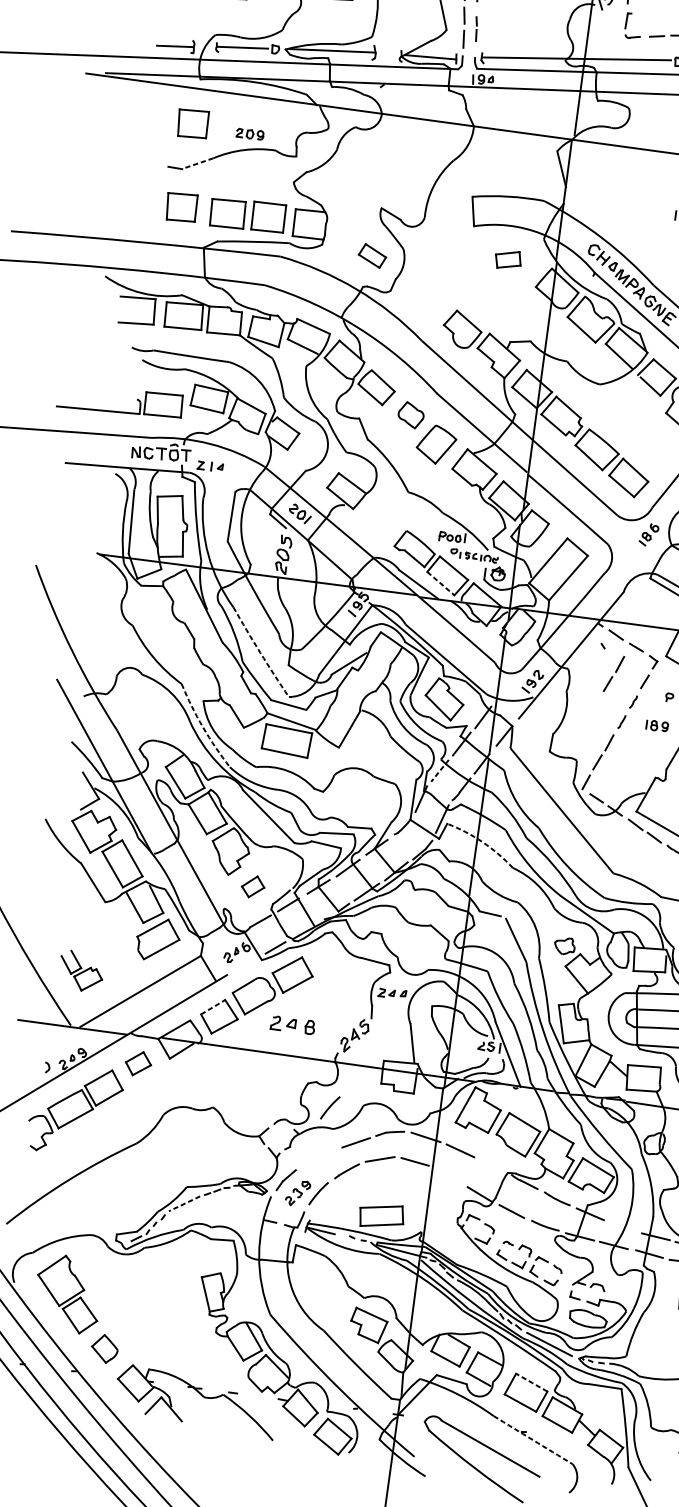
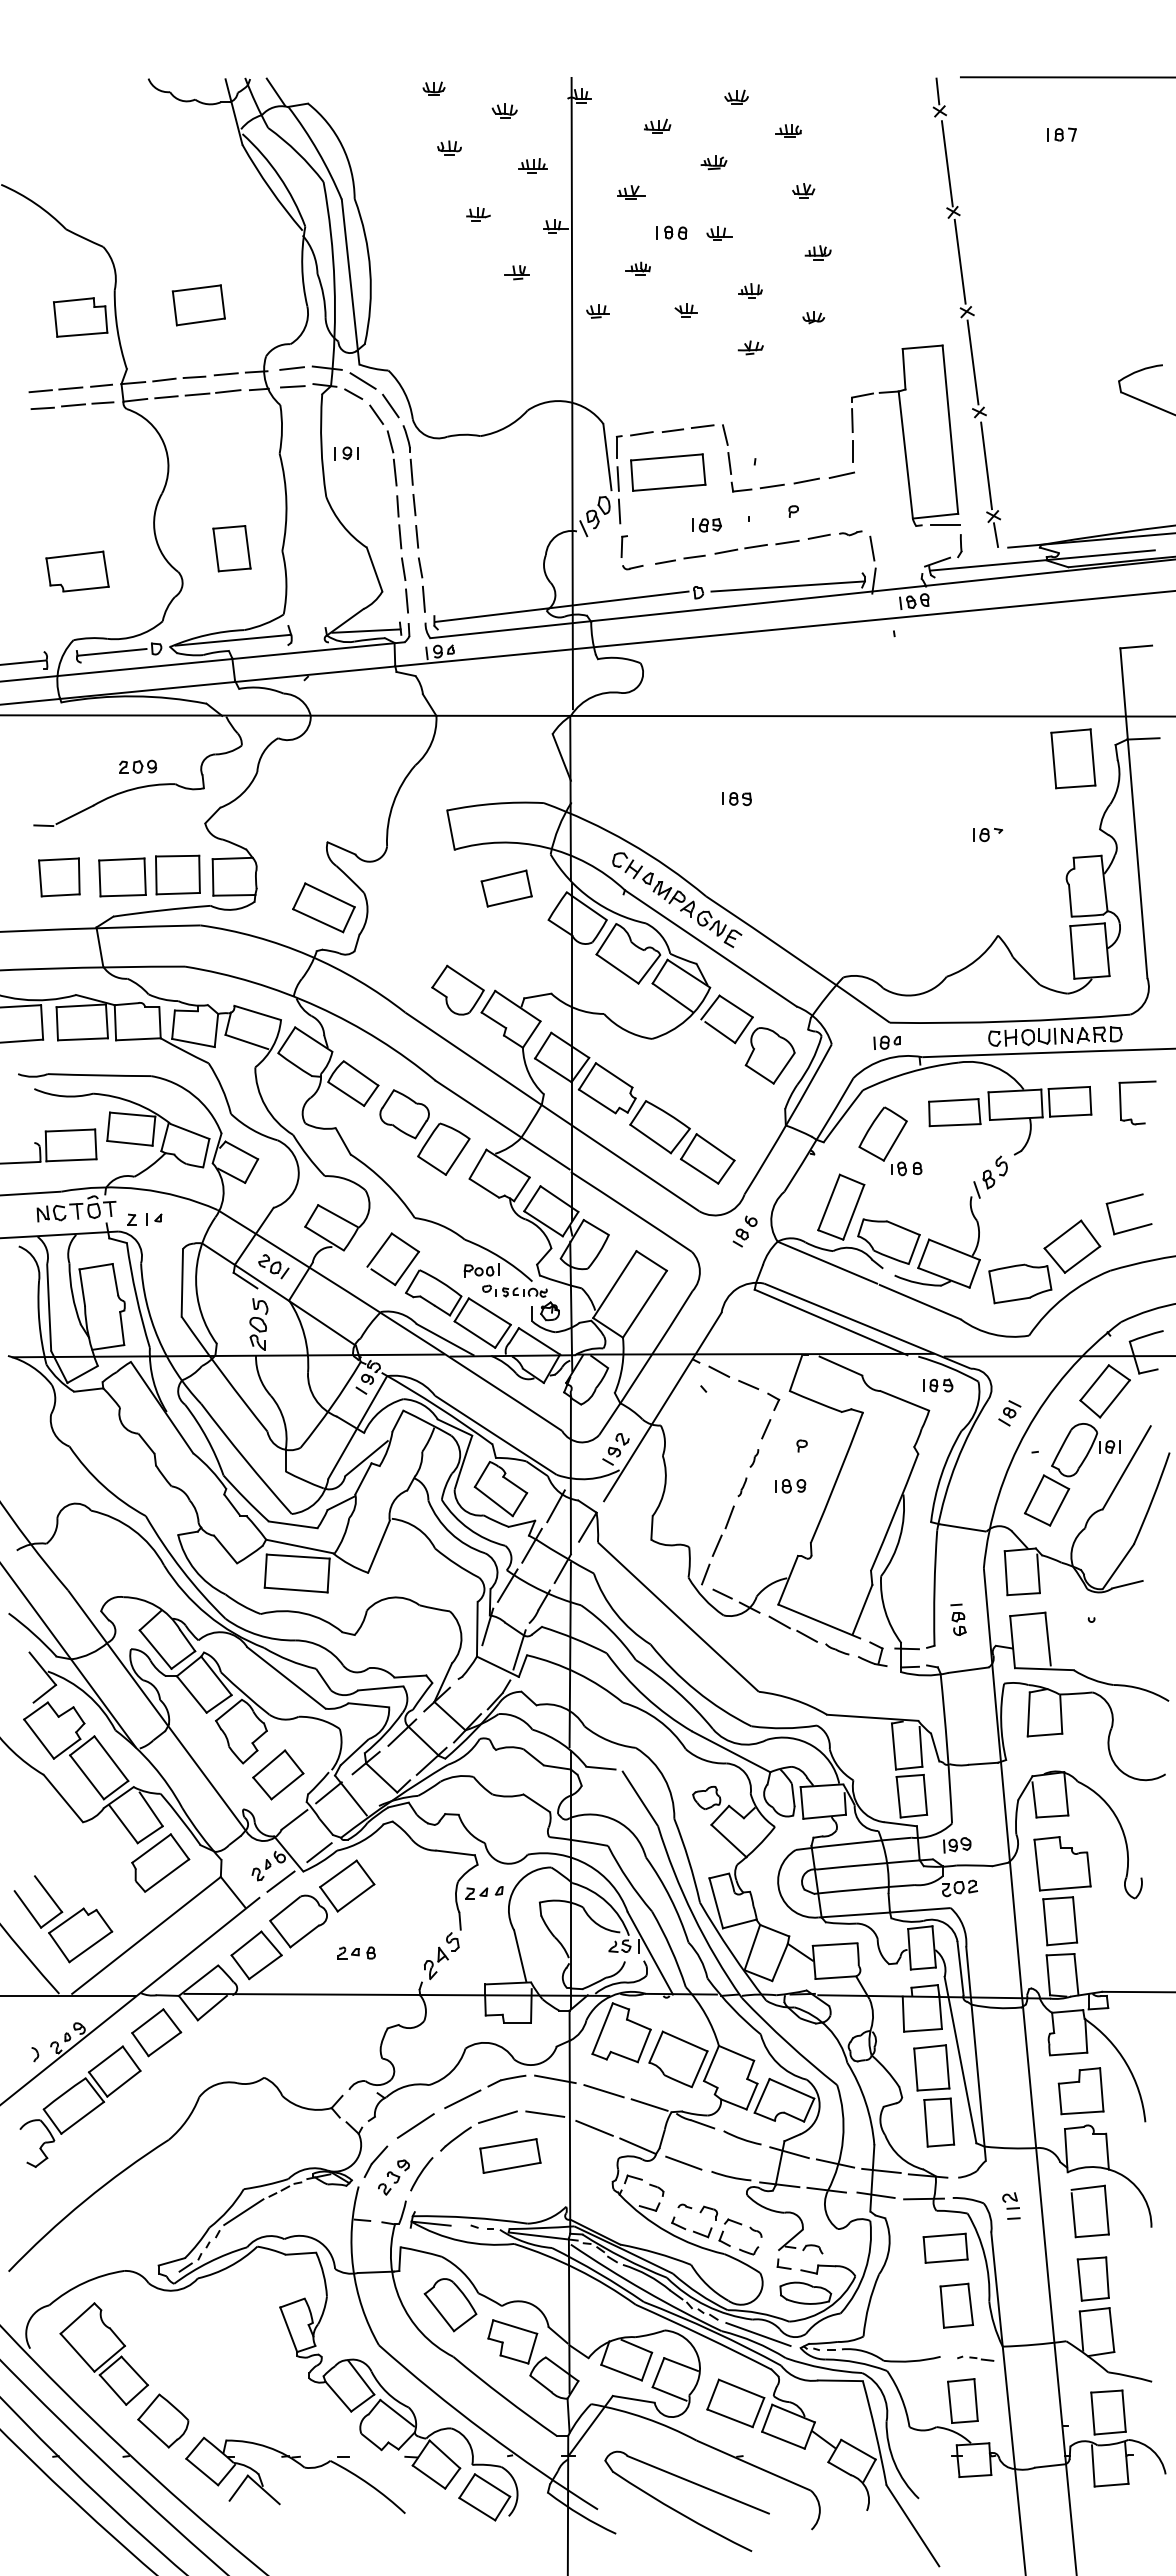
part: (476, 28) -> (421, 584), size x1.67
part: (192, 123) -> (59, 763), removed
line: (198, 163) -> (74, 815), dashed -> solid
part: (372, 255) -> (323, 907), size x1.67
part: (508, 259) -> (506, 888), size x1.43
part: (411, 415) -> (404, 1114), size x1.43
part: (379, 514) -> (379, 1252), added
line: (441, 583) -> (475, 1334), dashed -> solid
arc: (260, 652) -> (245, 1459), dashed -> solid
part: (613, 673) -> (722, 1423), removed
arc: (203, 727) -> (182, 1570), dashed -> solid
line: (439, 770) -> (507, 1585), dashed -> solid
arc: (482, 842) -> (577, 1673), dashed -> solid
part: (253, 886) -> (278, 1774), size x1.67
line: (244, 965) -> (280, 1881), added
part: (81, 971) -> (63, 1919), size x1.67
line: (213, 1007) -> (246, 1943), dashed -> solid
part: (292, 1024) -> (356, 1952), size x0.62
part: (138, 1063) -> (156, 2032), size x1.43
arc: (330, 1108) -> (421, 2057), removed
line: (318, 1157) -> (415, 2125), added
line: (492, 1165) -> (649, 2104), added
line: (449, 1176) -> (594, 2127), added
line: (184, 1204) -> (243, 2212), dashed -> solid
part: (381, 1215) -> (510, 2155), moved
line: (622, 1226) -> (835, 2163), added
part: (326, 1292) -> (450, 2305), added
part: (105, 1348) -> (163, 2420), size x1.43
line: (531, 1382) -> (741, 2388), dashed -> solid
arc: (532, 1439) -> (753, 2465), dashed -> solid

